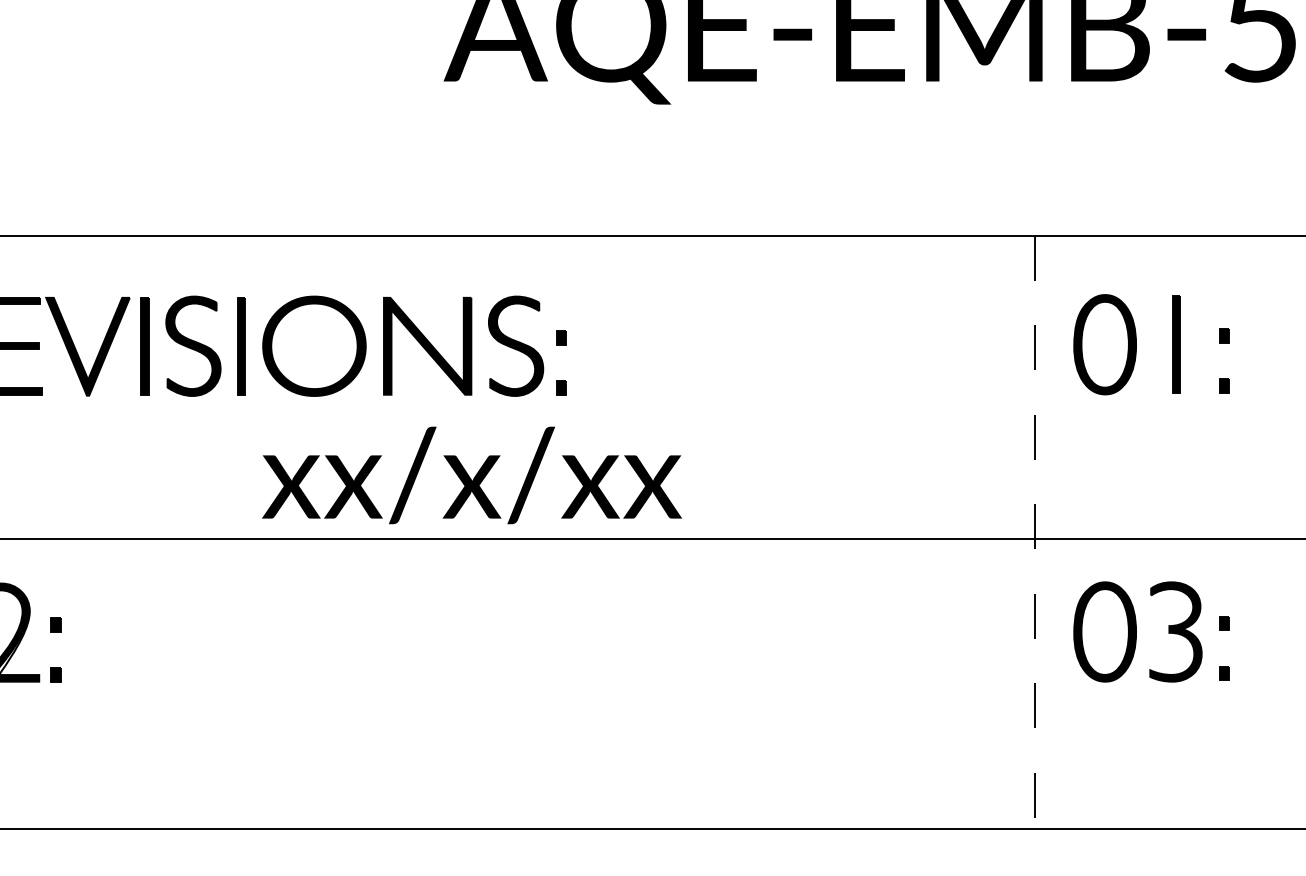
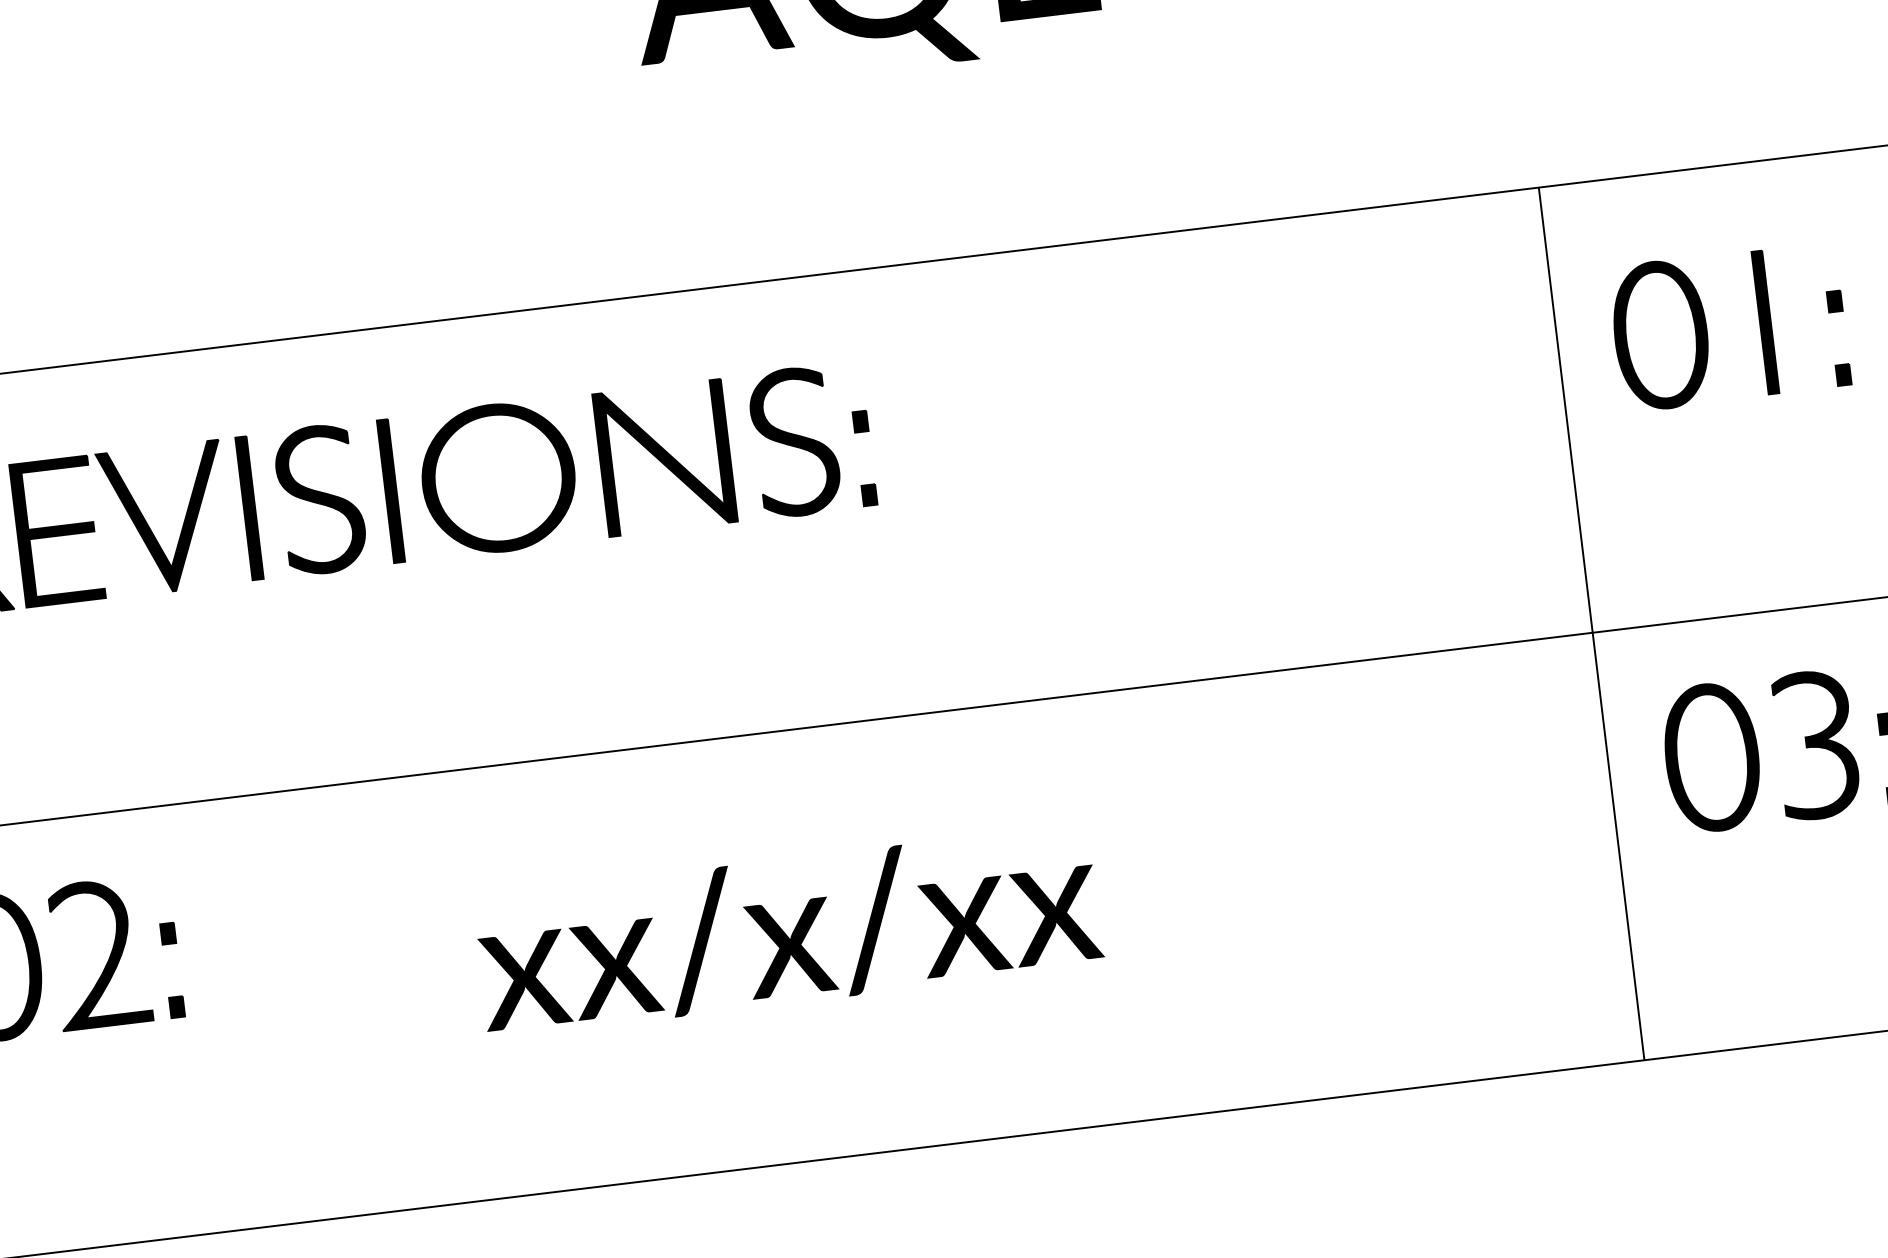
text: (471, 475) -> (787, 931), moved
line: (1035, 532) -> (1592, 623), dashed -> solid

